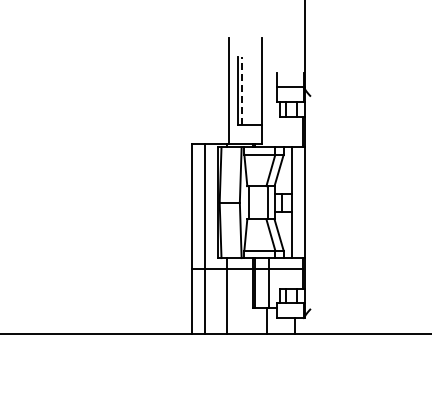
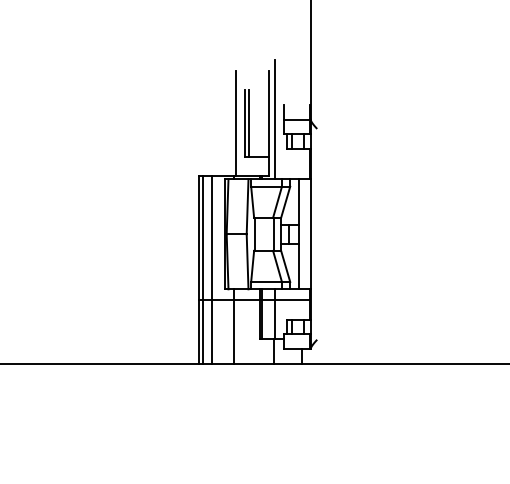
line: (268, 87) -> (275, 119), added
line: (242, 91) -> (249, 123), dashed -> solid
line: (195, 238) -> (202, 269), added

